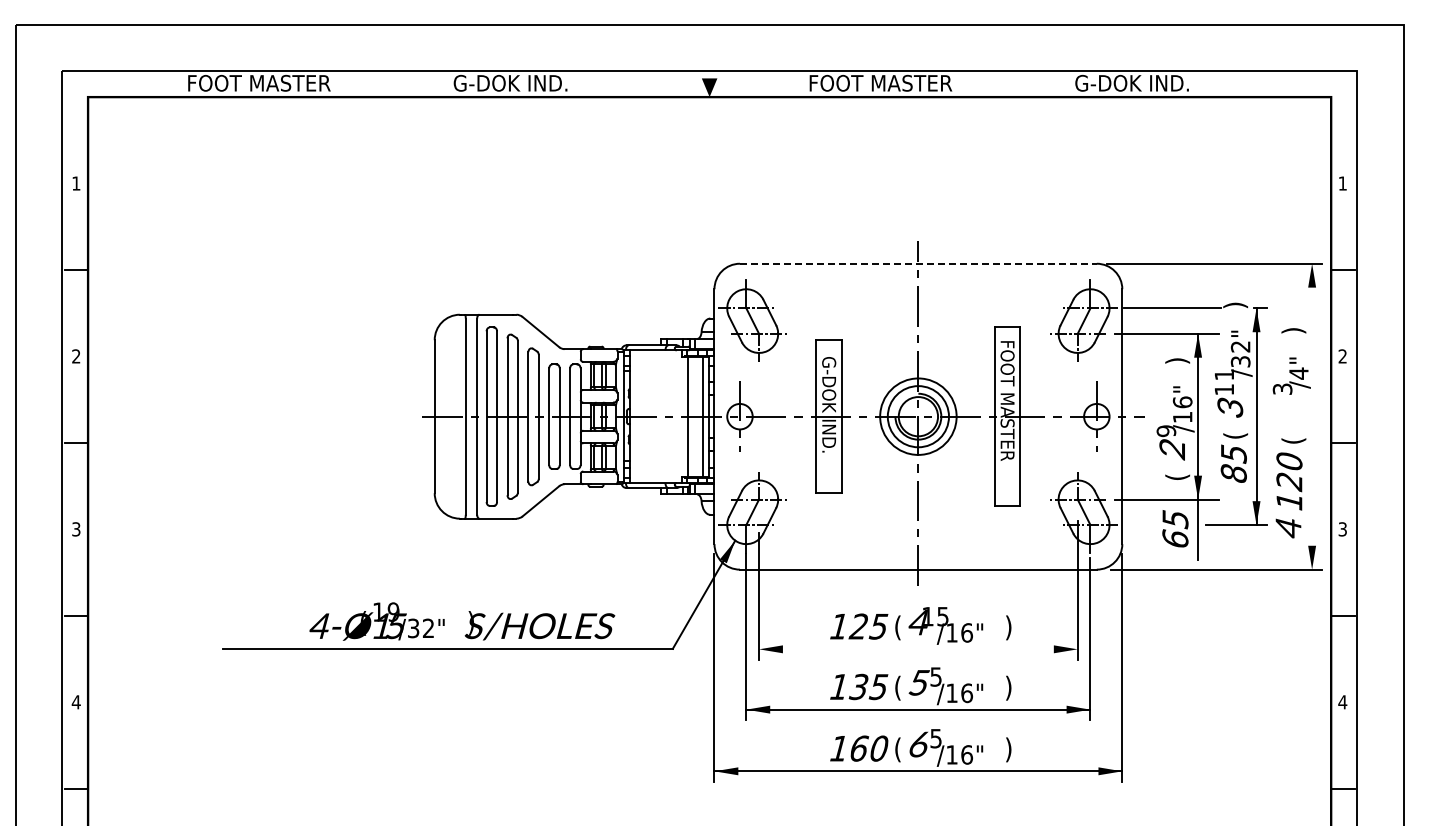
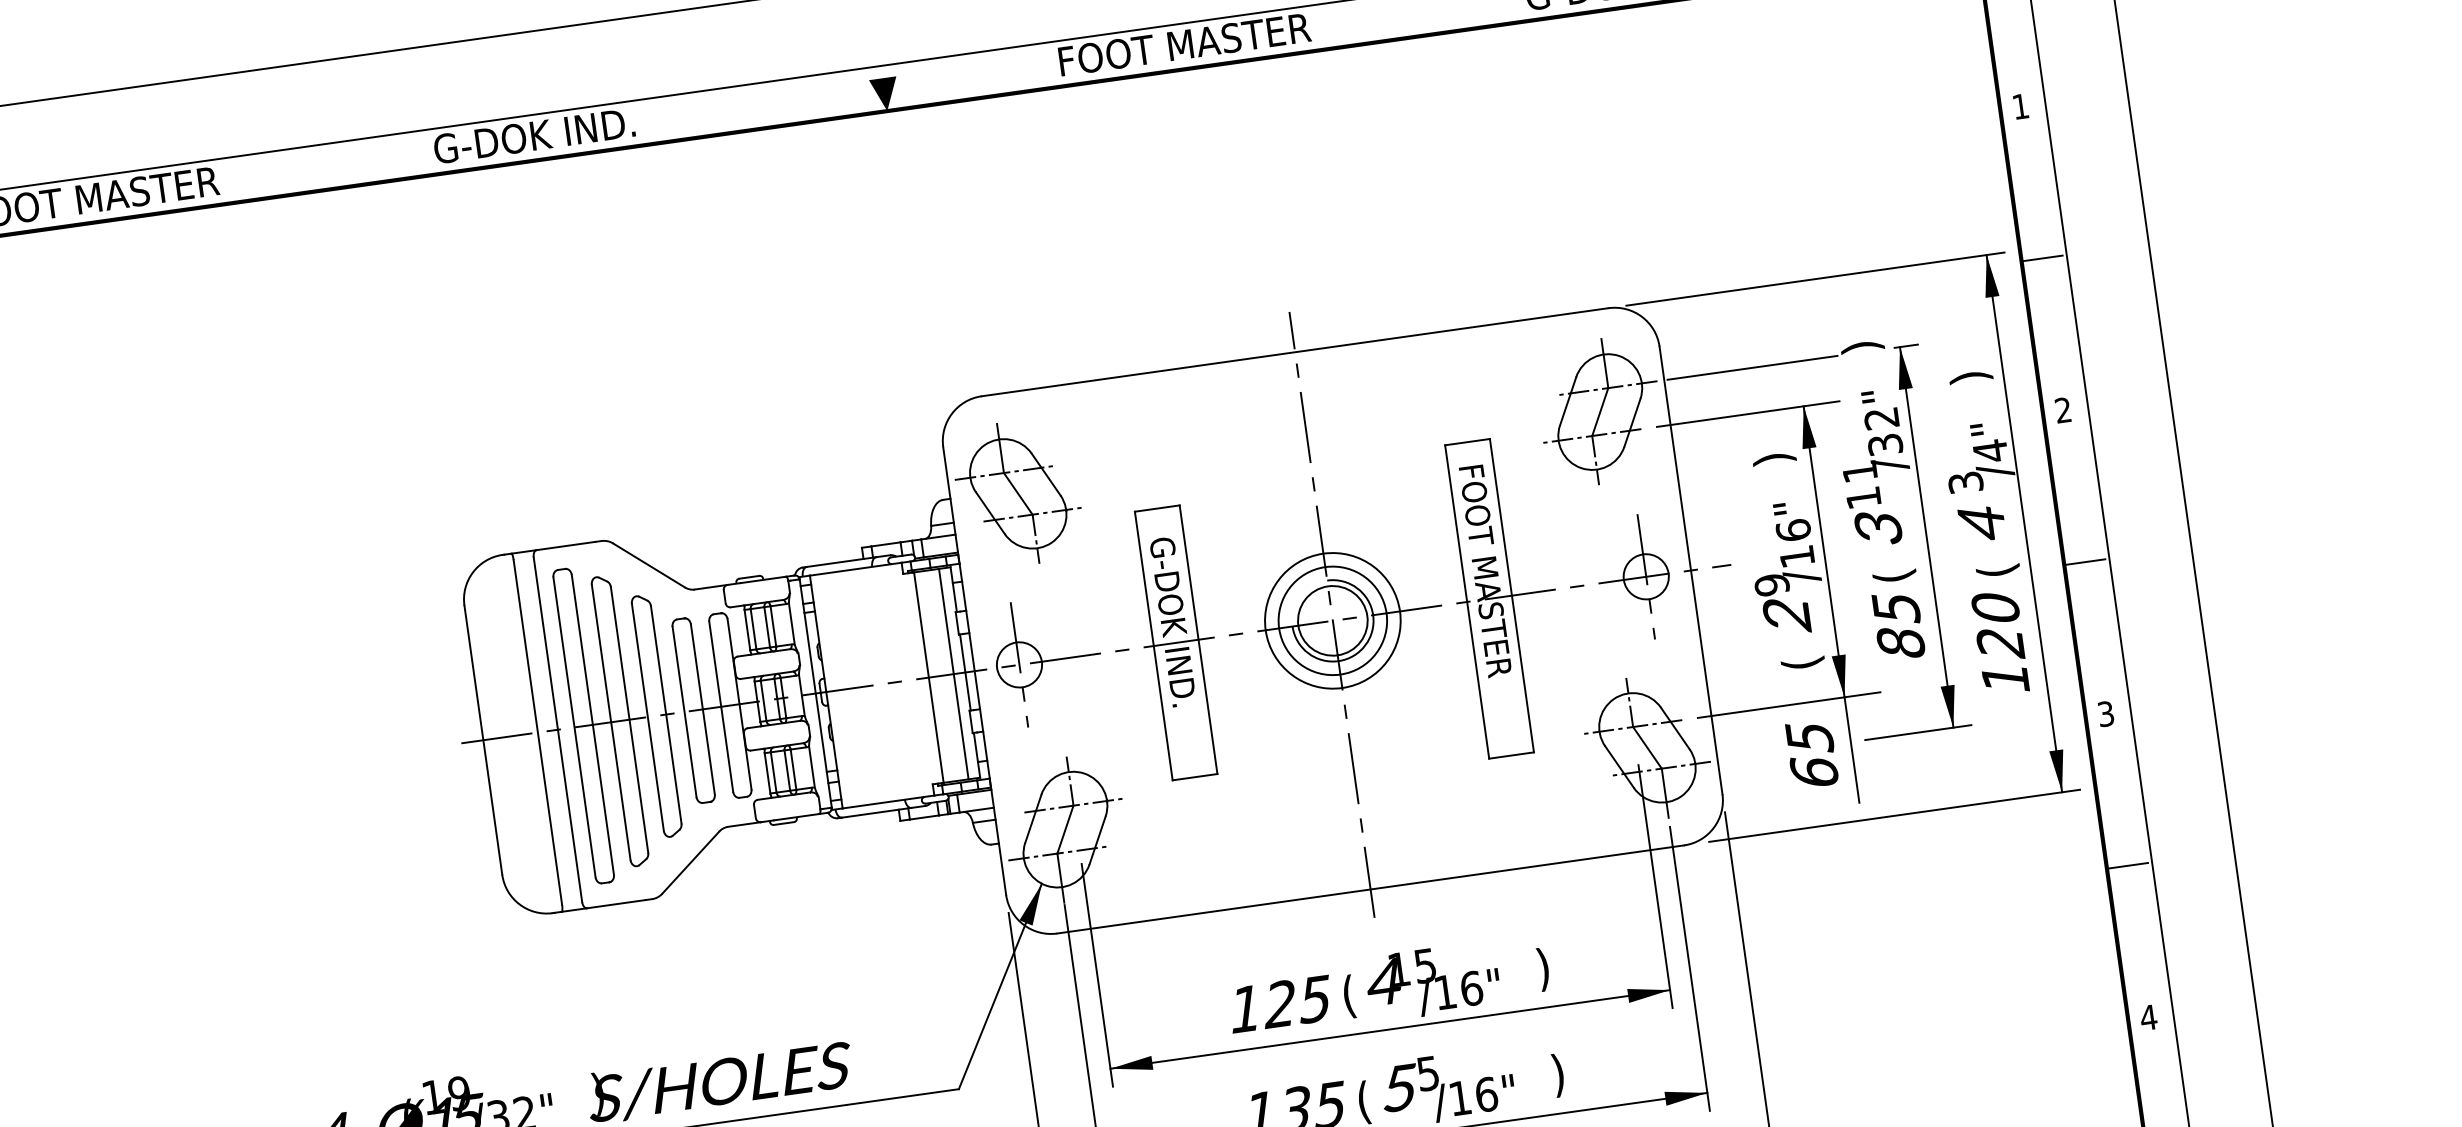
line: (918, 263) -> (1295, 351), dashed -> solid
line: (1312, 416) -> (2024, 523), added
text: (1288, 528) -> (1982, 523), moved
line: (918, 649) -> (1390, 1029), added

